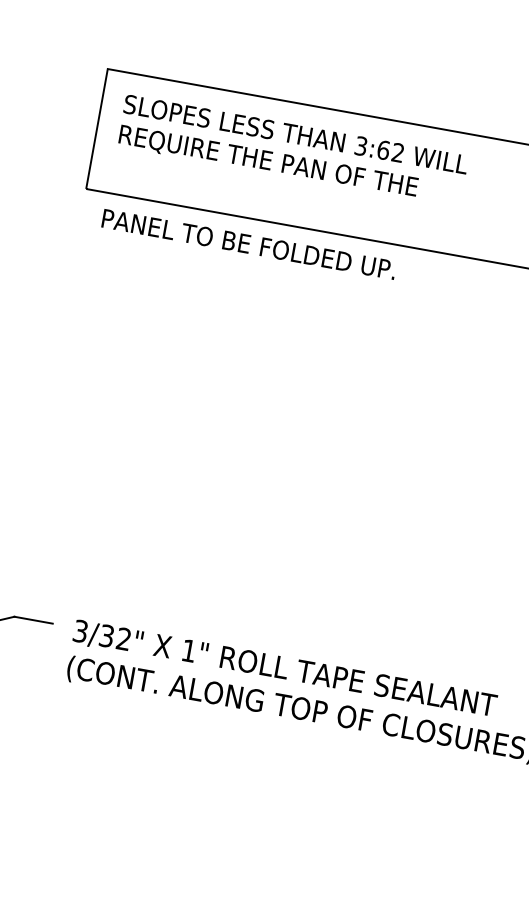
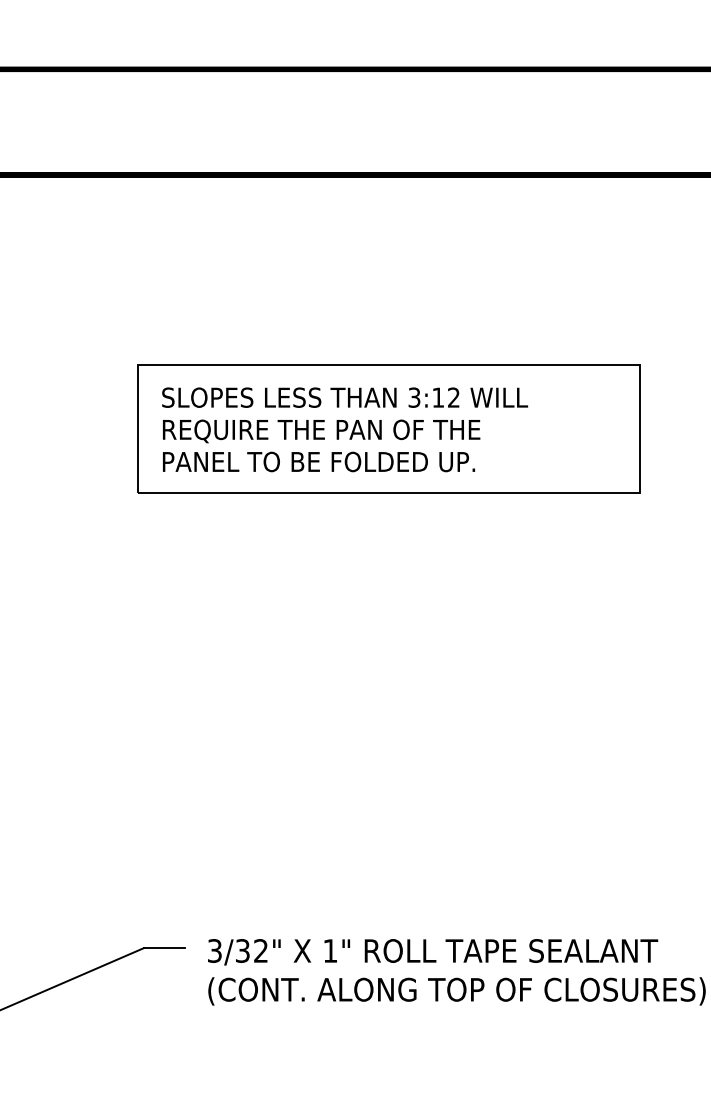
text: (383, 150) -> (438, 397), 3:62 -> 3:12
text: (249, 244) -> (319, 461), moved

